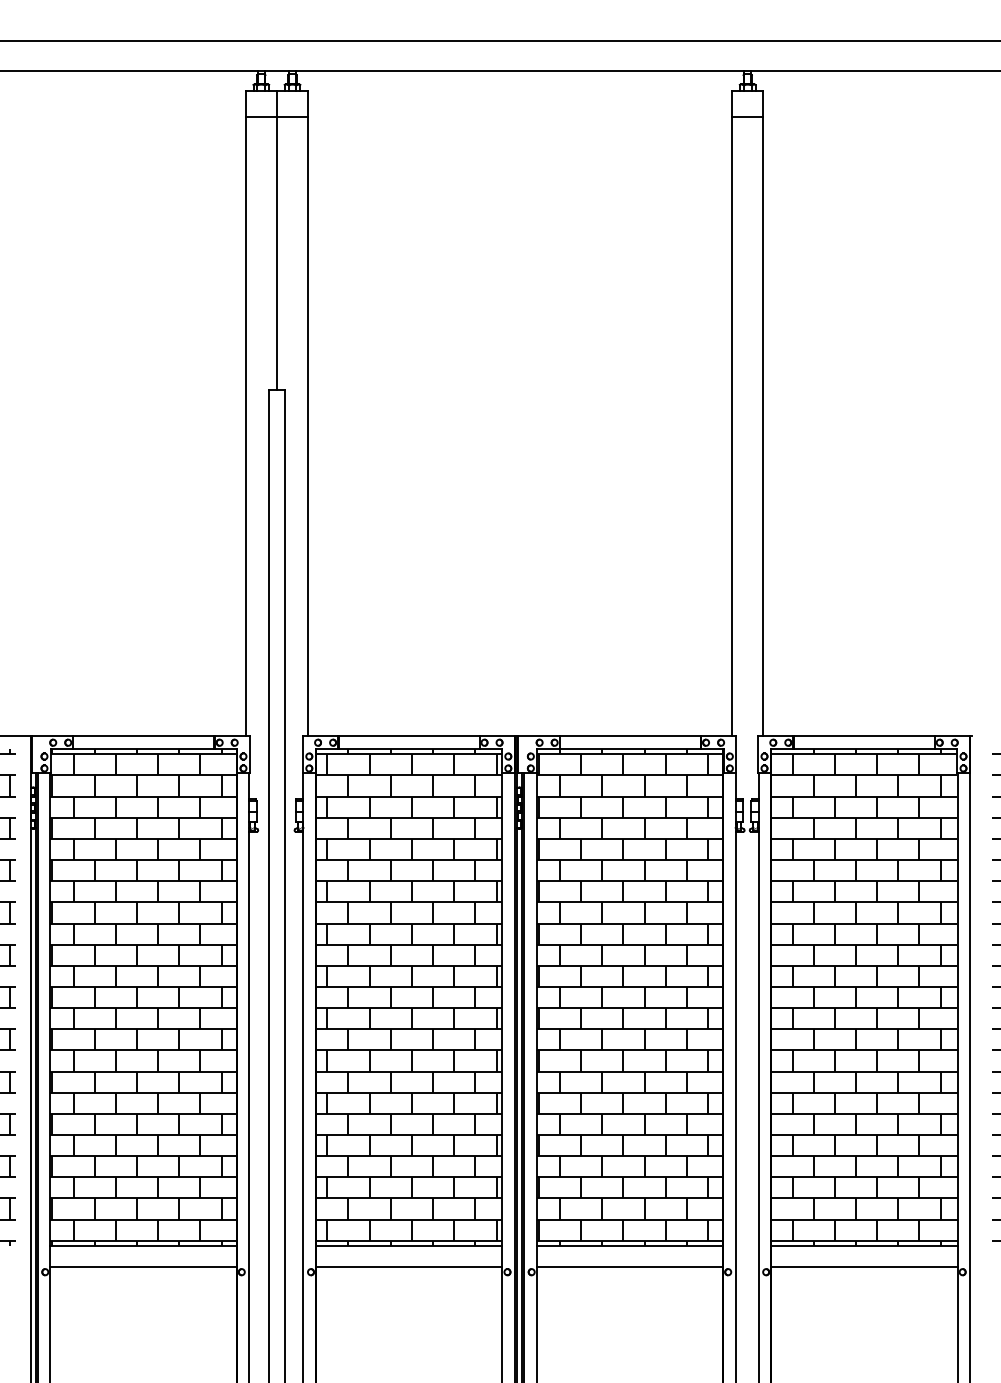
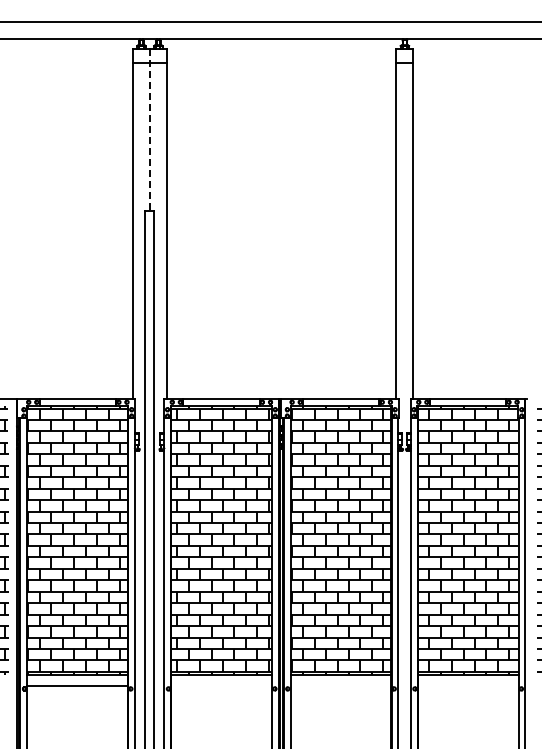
line: (276, 240) -> (149, 130), solid -> dashed
line: (409, 1267) -> (221, 686), removed
line: (628, 1267) -> (340, 686), removed
line: (863, 1267) -> (467, 686), removed

